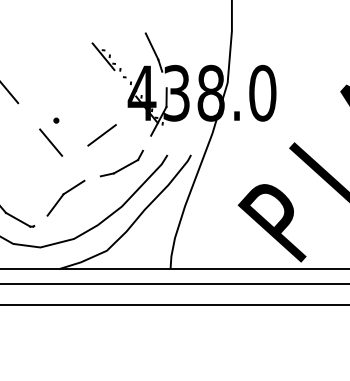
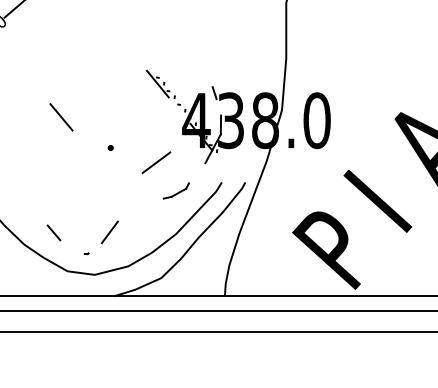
line: (152, 46) -> (206, 73), removed
line: (51, 142) -> (105, 169), removed
part: (122, 163) -> (176, 190), size x0.6
line: (73, 187) -> (127, 214), removed
line: (18, 220) -> (72, 247), removed

